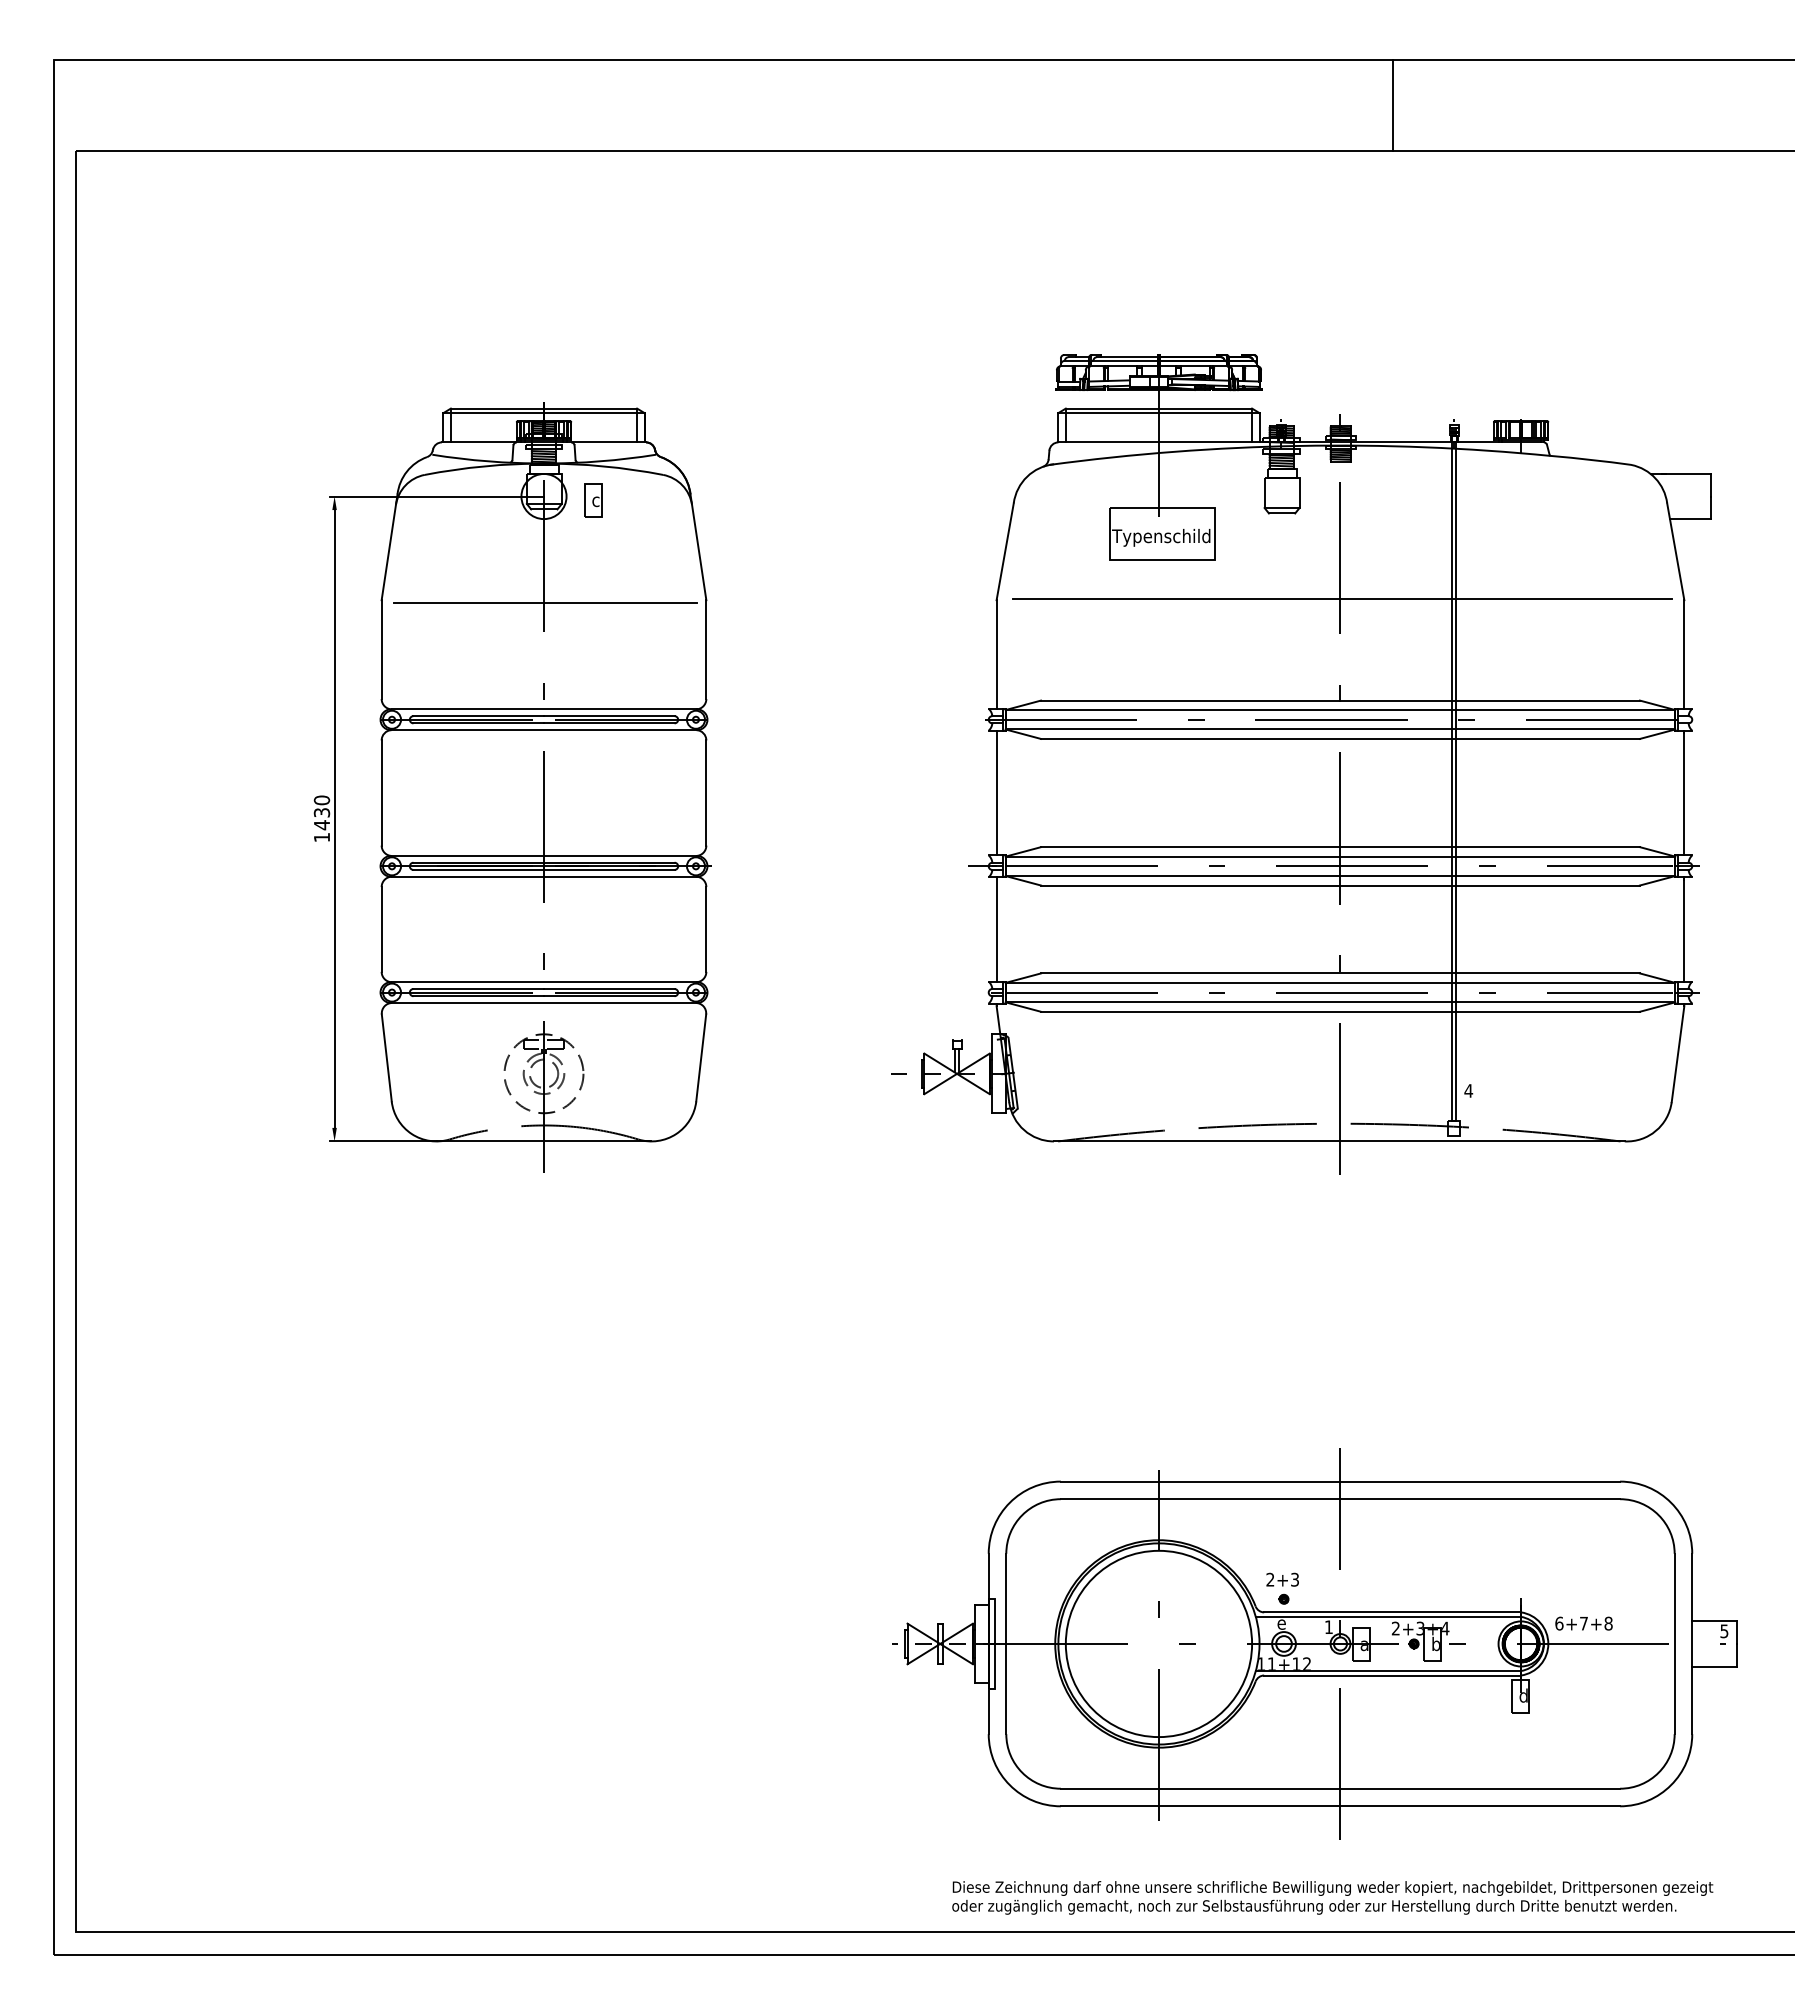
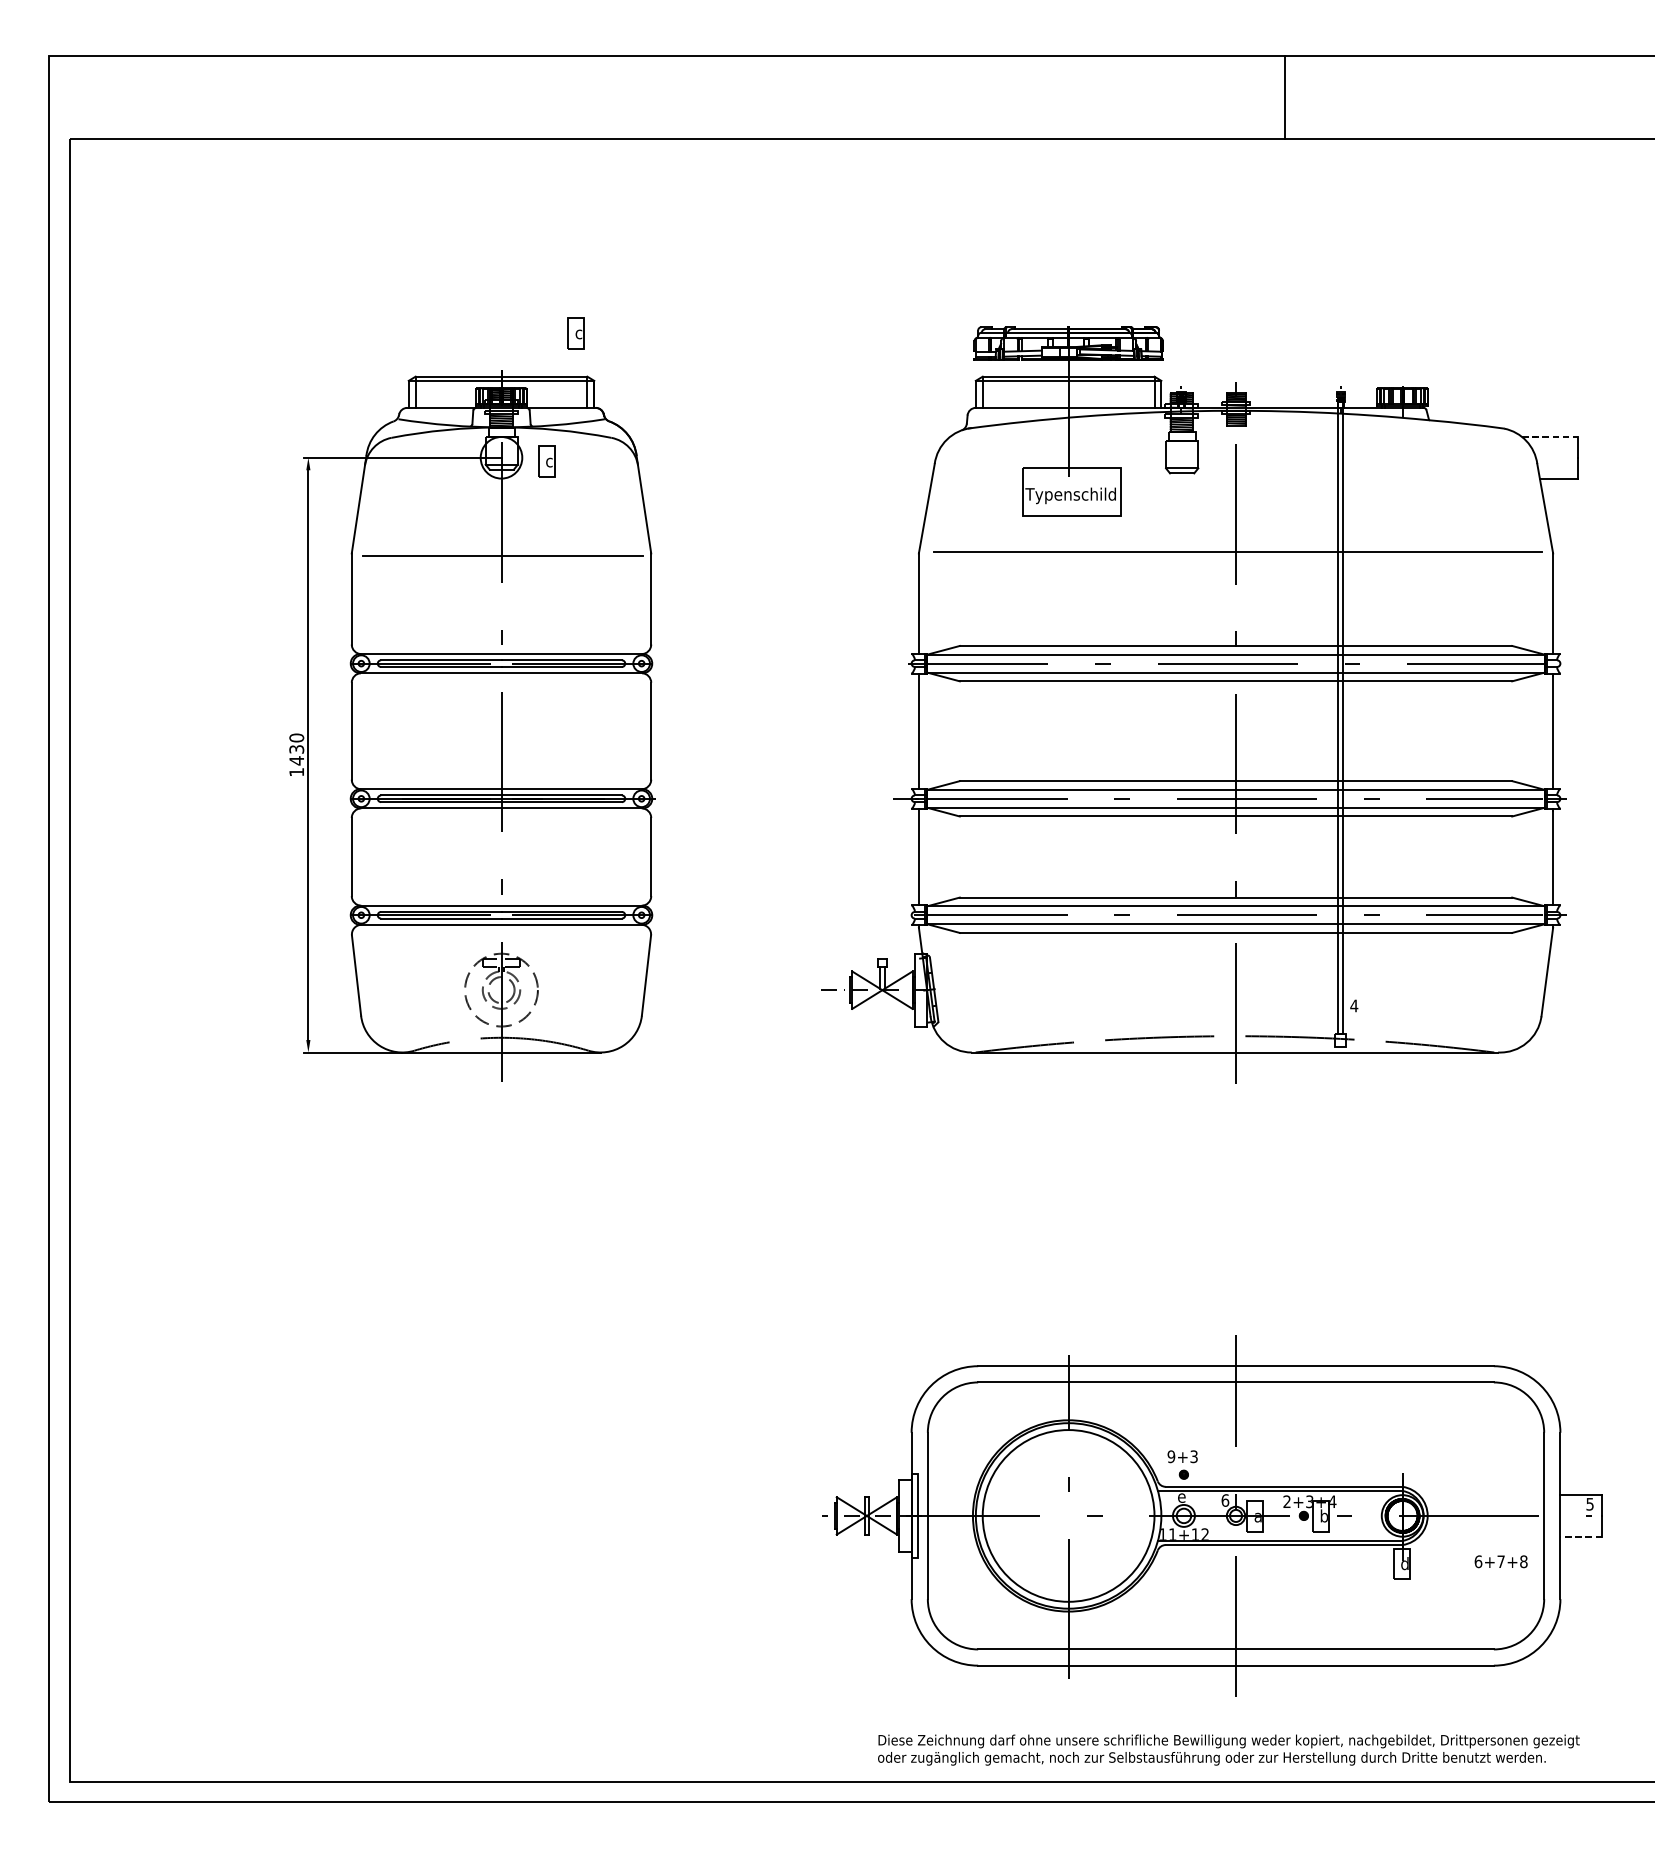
part: (625, 361) -> (576, 333), added
line: (1681, 473) -> (1550, 436), solid -> dashed
text: (1270, 1579) -> (1171, 1456), 2+3 -> 9+3
text: (1583, 1623) -> (1500, 1561), moved
text: (1328, 1627) -> (1224, 1500), 1 -> 6
line: (1714, 1666) -> (1580, 1536), solid -> dashed

